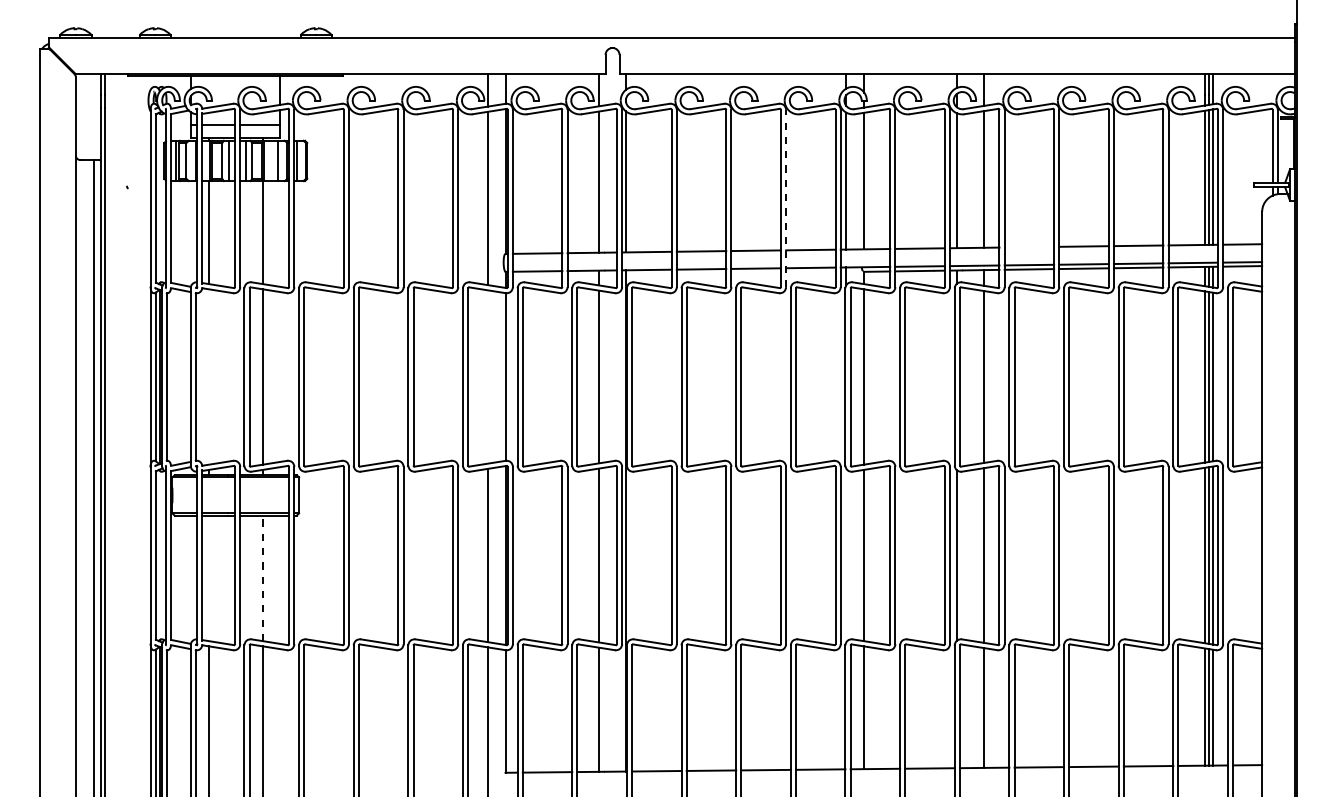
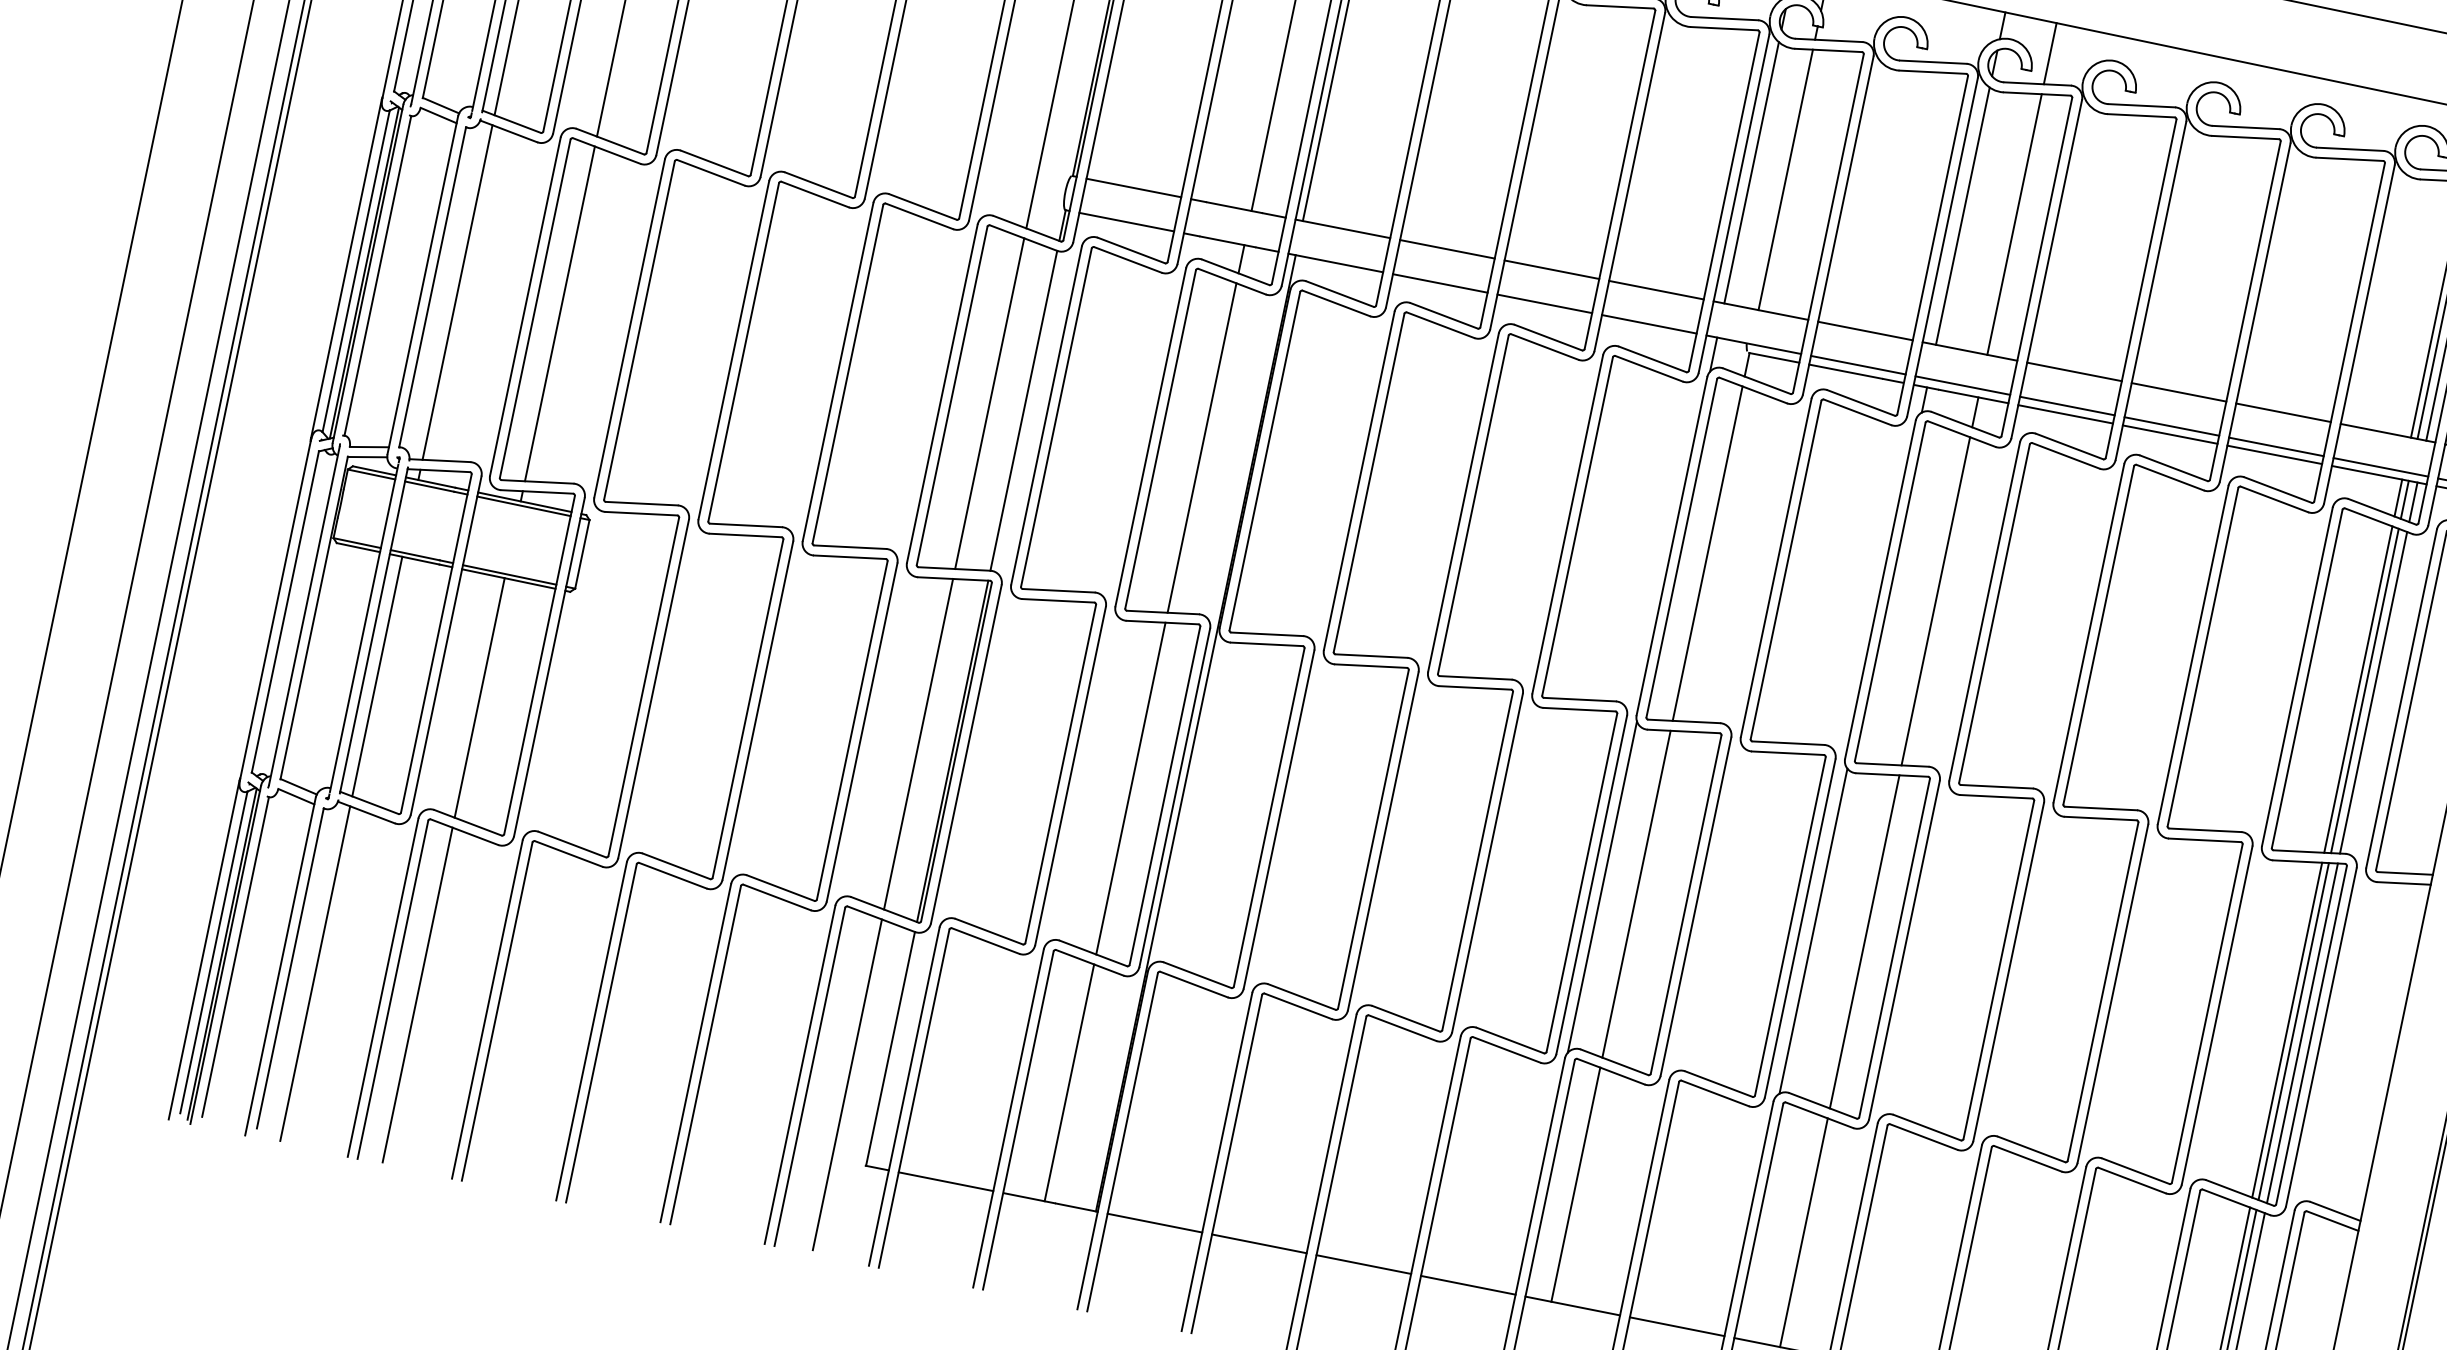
line: (786, 198) -> (1630, 182), dashed -> solid
line: (1029, 246) -> (2075, 370), added
line: (208, 376) -> (456, 291), added
line: (487, 376) -> (989, 402), added
line: (846, 555) -> (1602, 887), added
line: (208, 578) -> (376, 676), added
line: (262, 578) -> (479, 698), dashed -> solid

